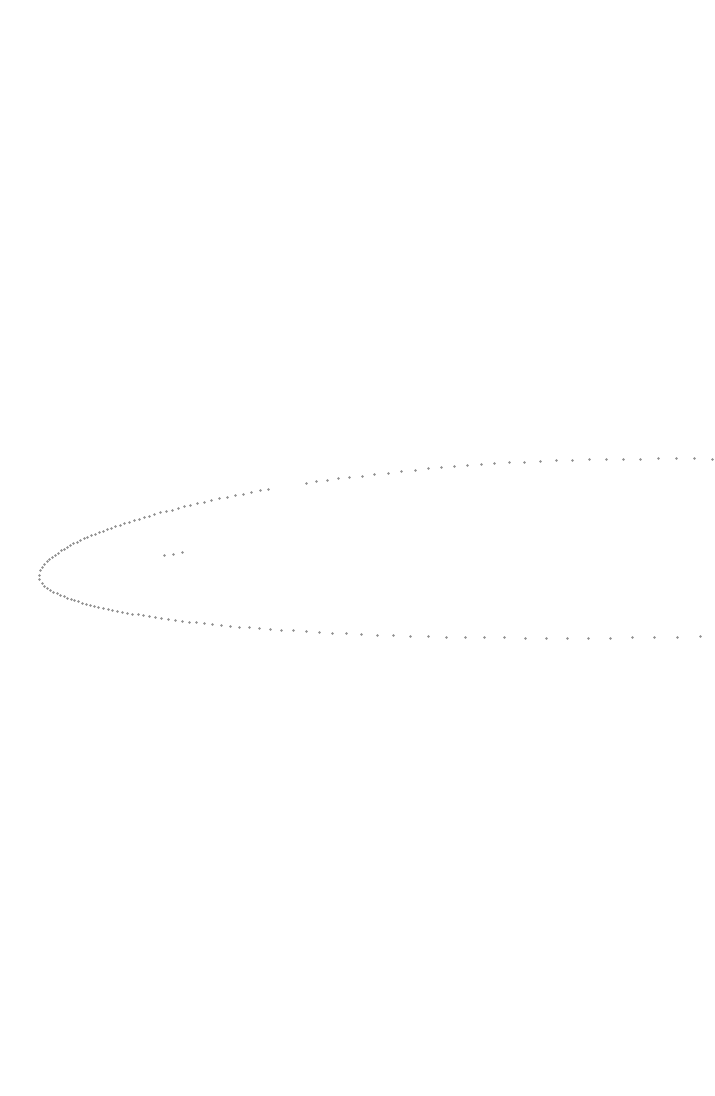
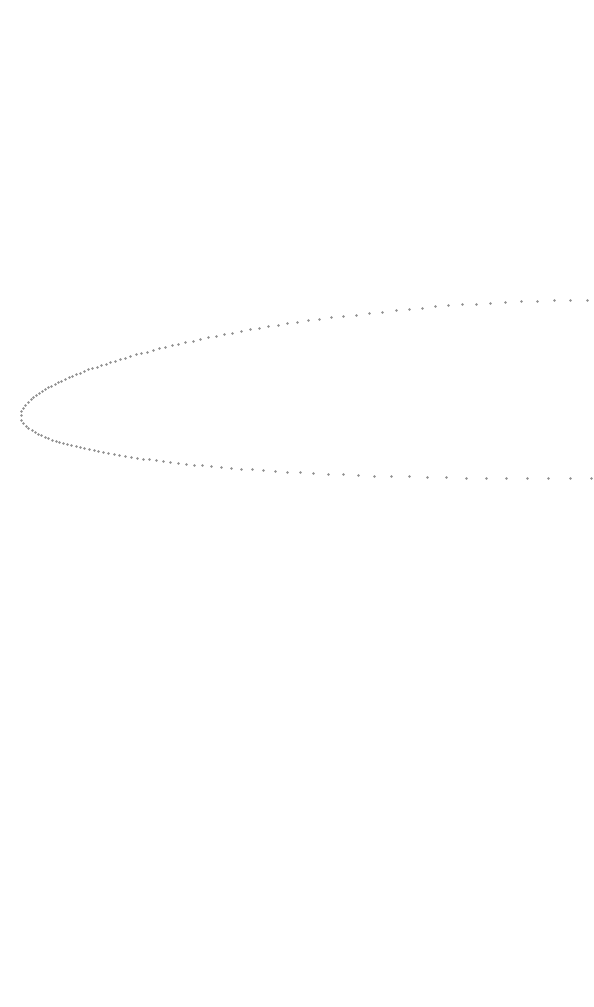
part: (173, 553) -> (268, 326), moved

